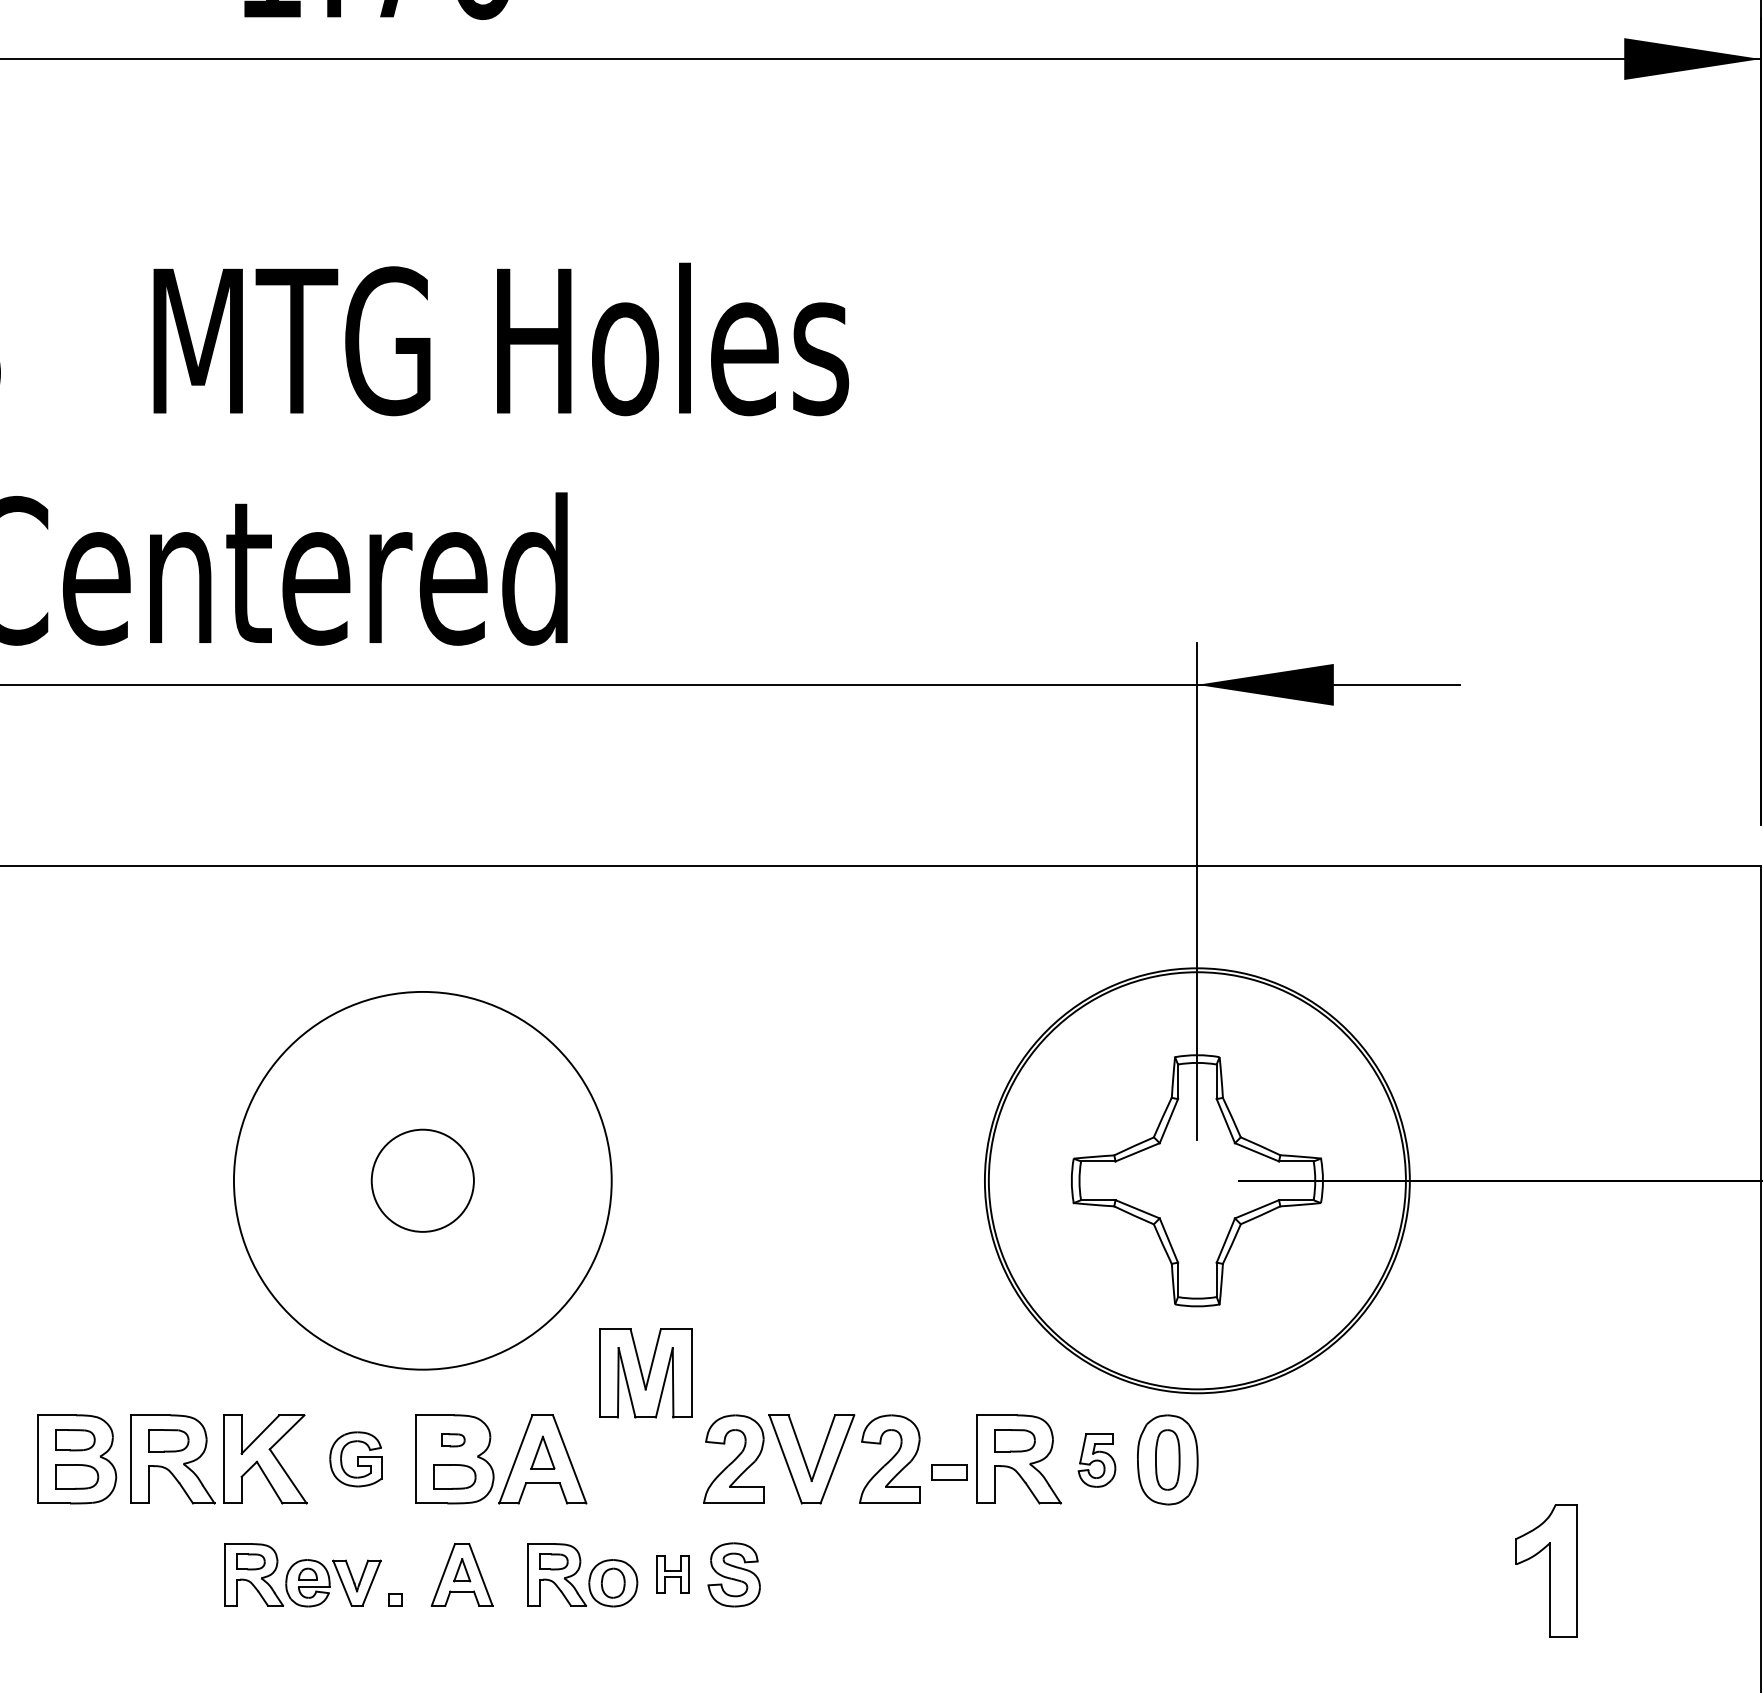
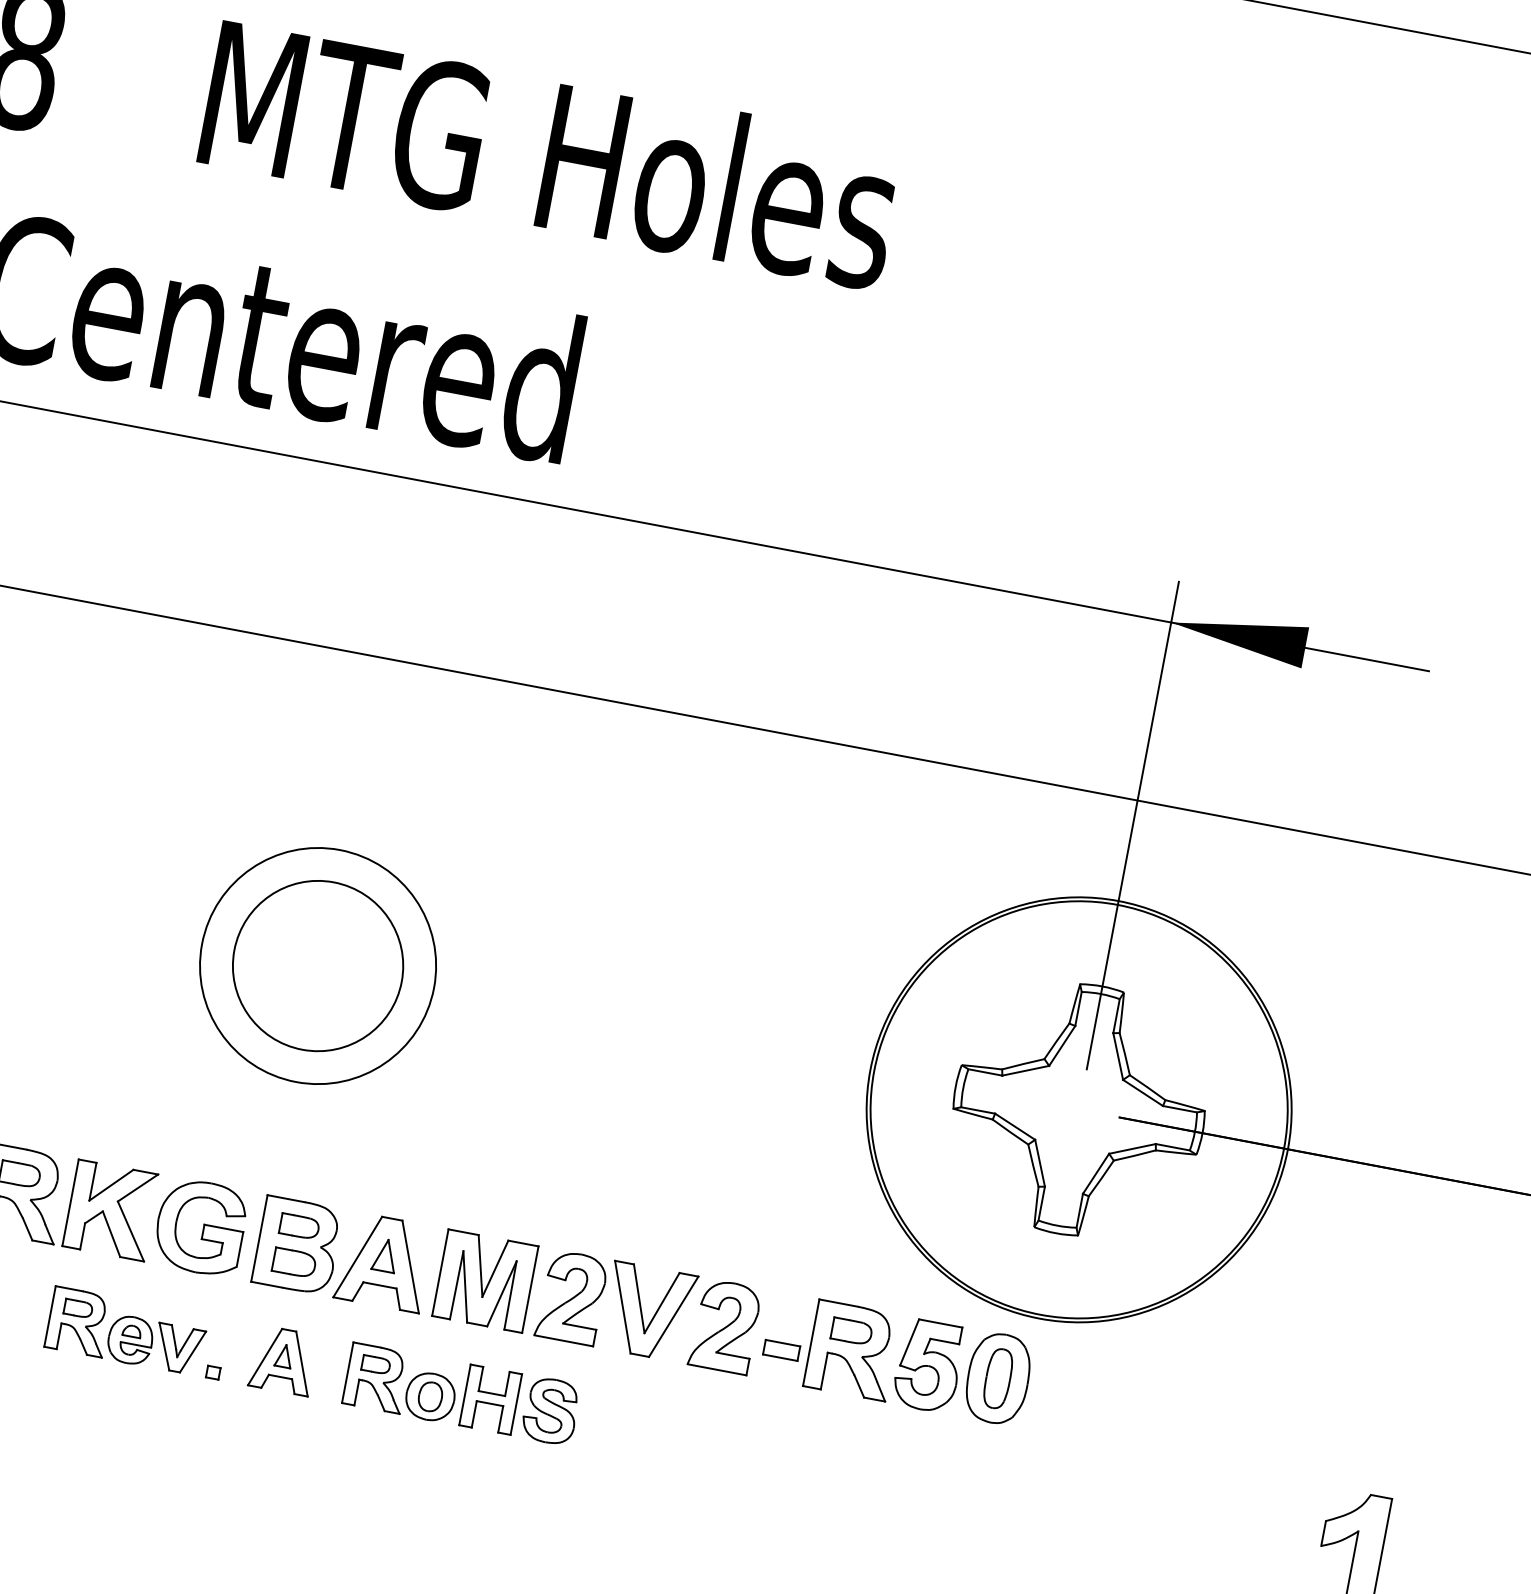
circle: (422, 1180) -> (317, 965), size x0.62
circle: (422, 1180) -> (317, 965), size x1.67
part: (645, 1373) -> (485, 1281), moved
part: (453, 1440) -> (299, 1226), size x1.67
part: (355, 1459) -> (200, 1227), size x1.67
part: (1096, 1460) -> (928, 1365), size x1.67
part: (672, 1574) -> (490, 1399), size x1.67

